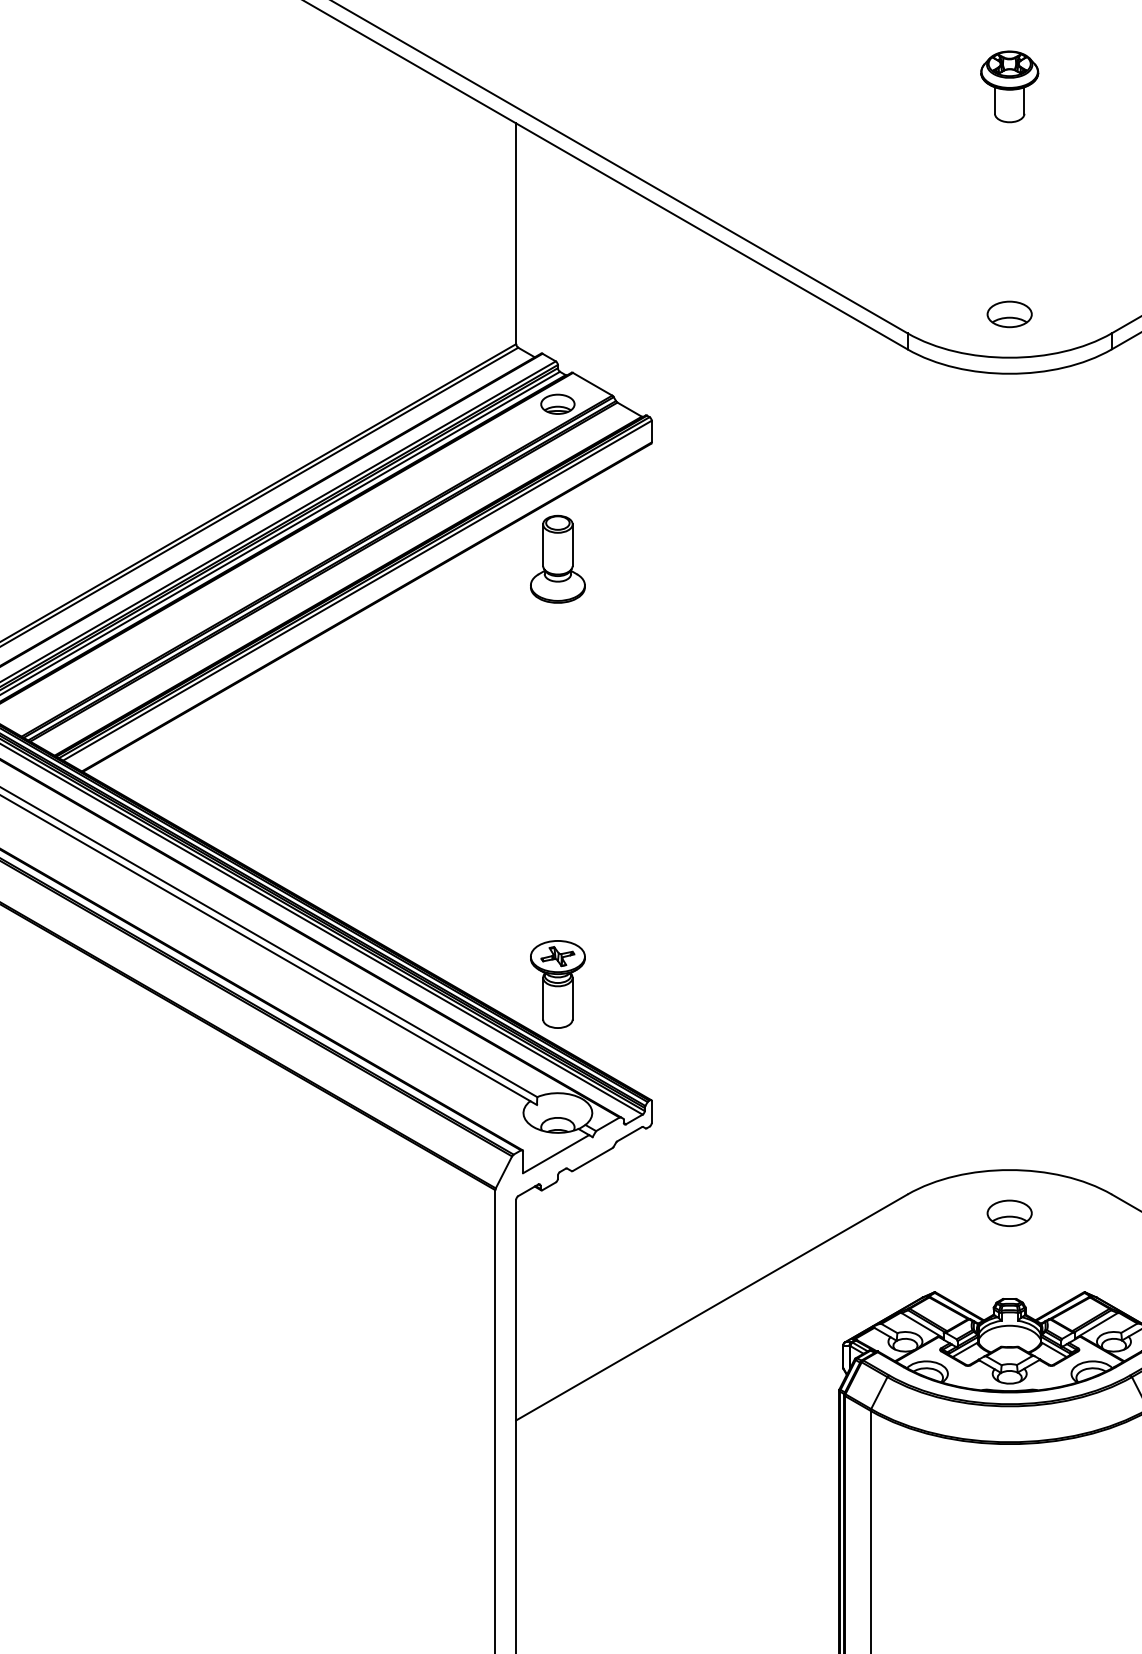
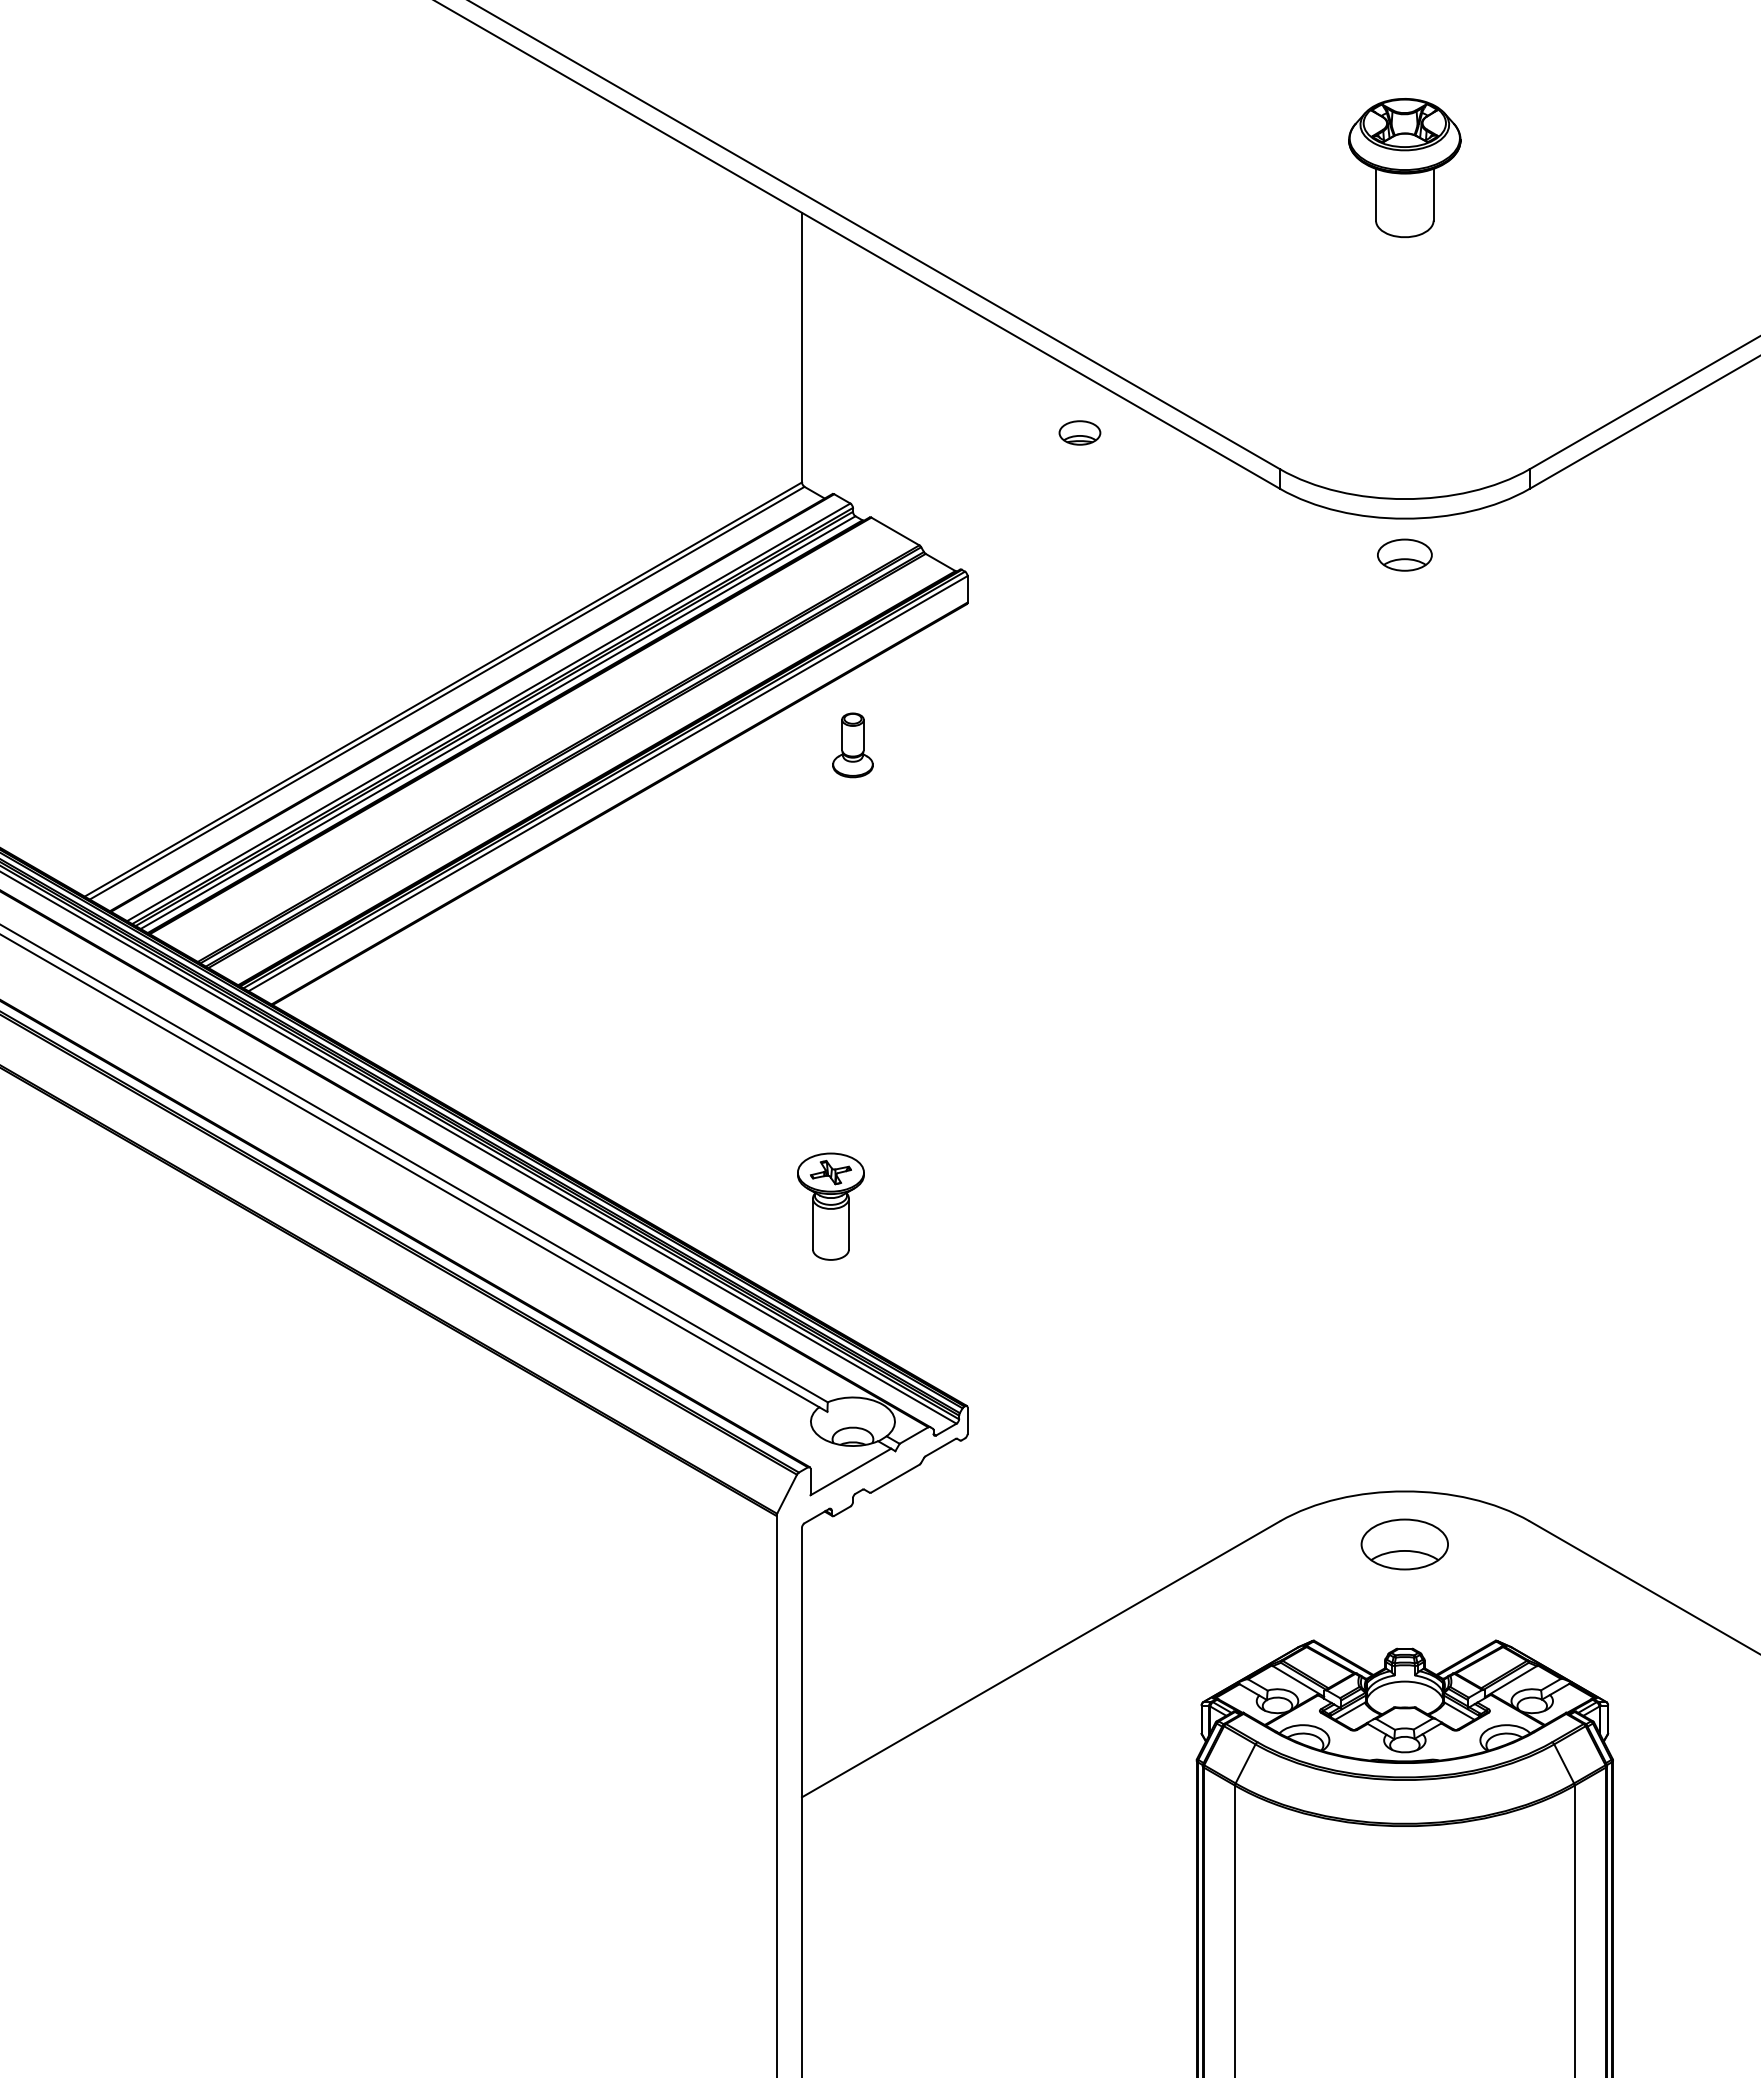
part: (1009, 87) -> (1404, 168), size x1.6
part: (1009, 313) -> (1404, 554), moved
part: (557, 403) -> (1079, 432), moved
part: (557, 559) -> (852, 745), size x0.6
part: (557, 984) -> (830, 1206), moved
part: (1009, 1212) -> (1404, 1543), size x1.6

